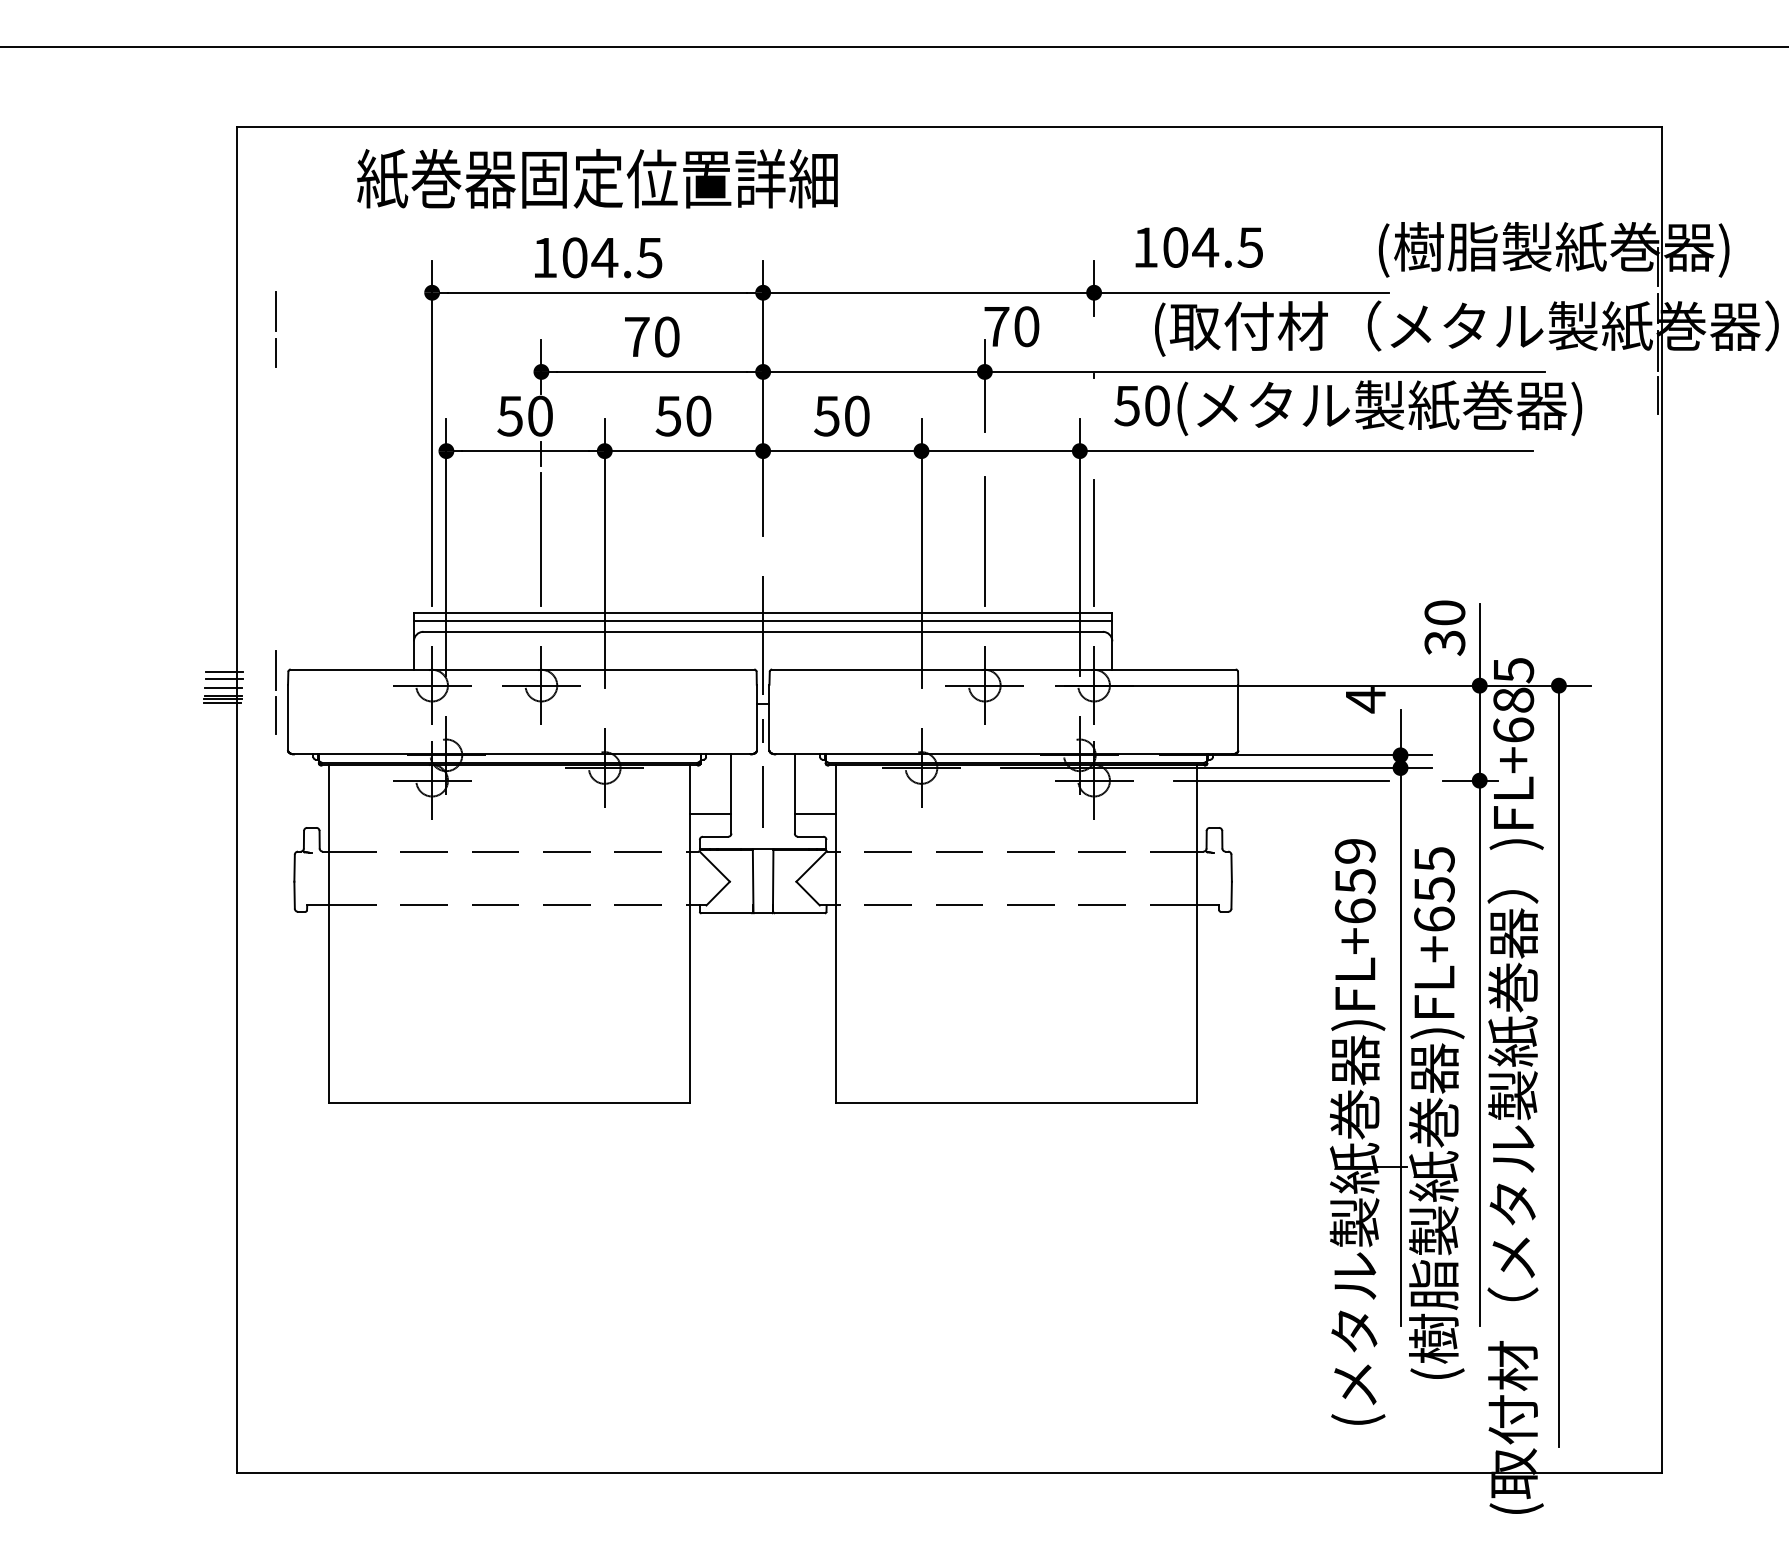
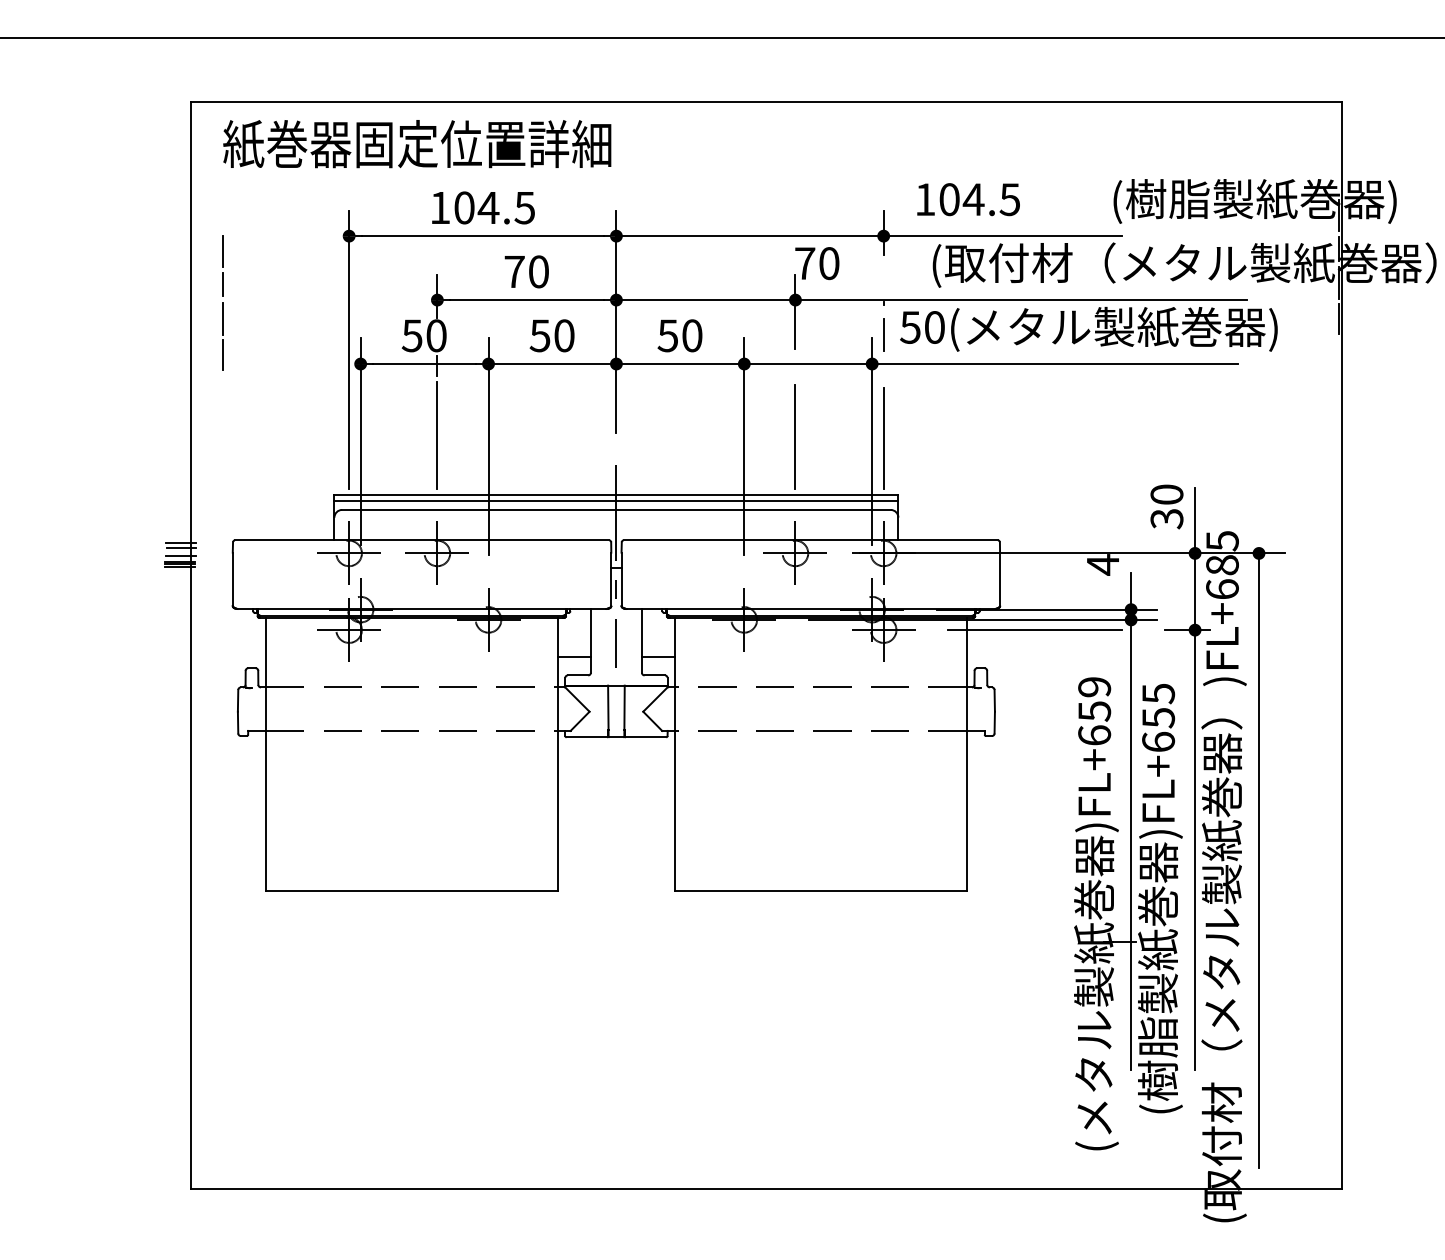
text: (597, 178) -> (417, 143), moved
line: (1094, 415) -> (884, 335), added
line: (275, 690) -> (222, 335), moved

